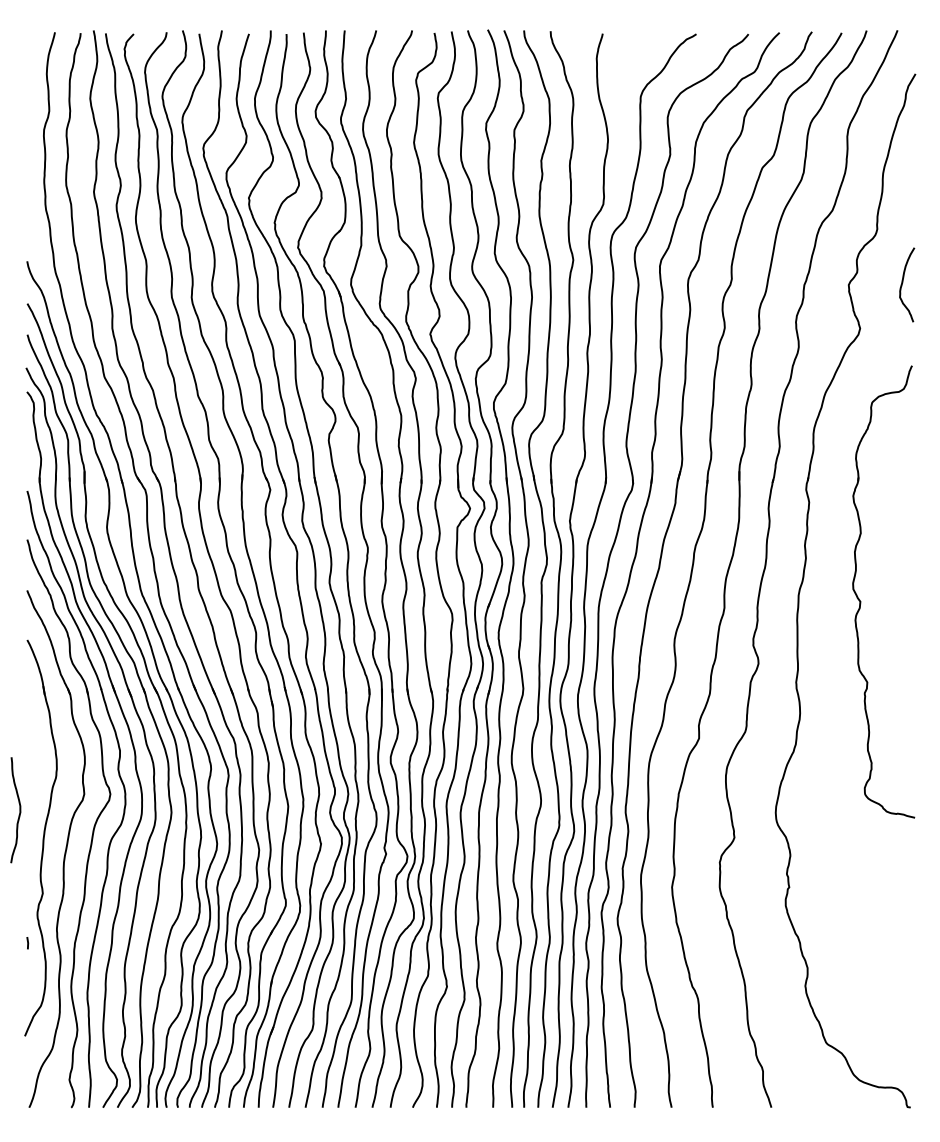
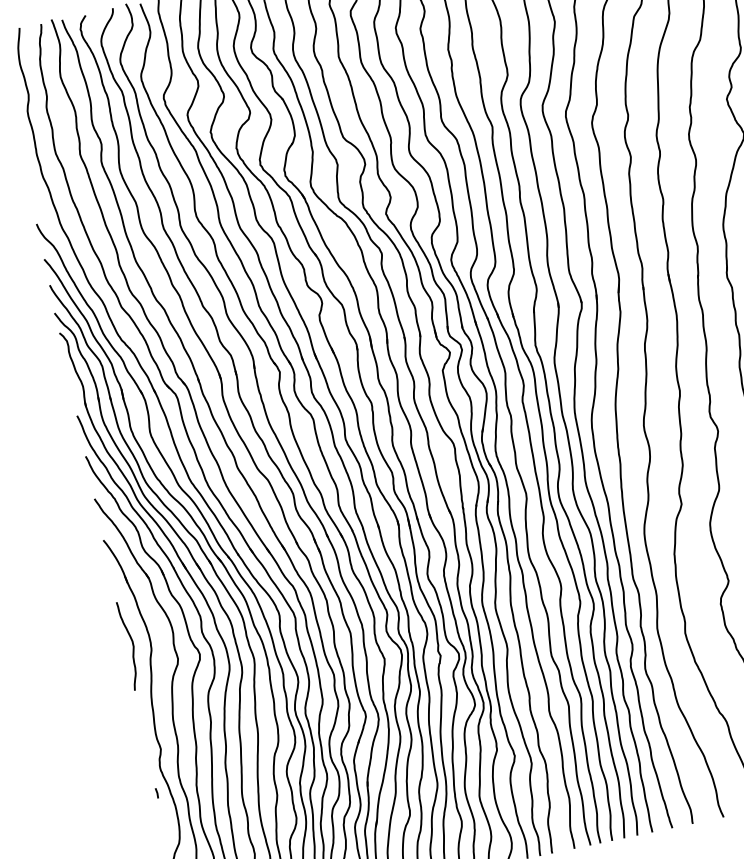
curve: (19, 810) -> (132, 645), moved

